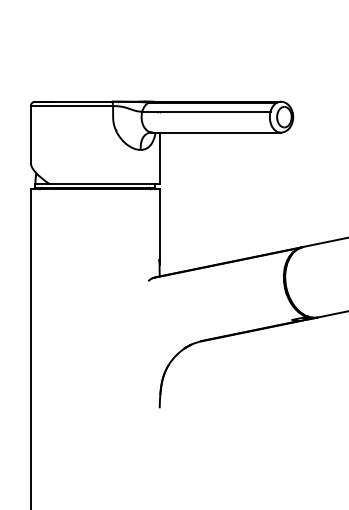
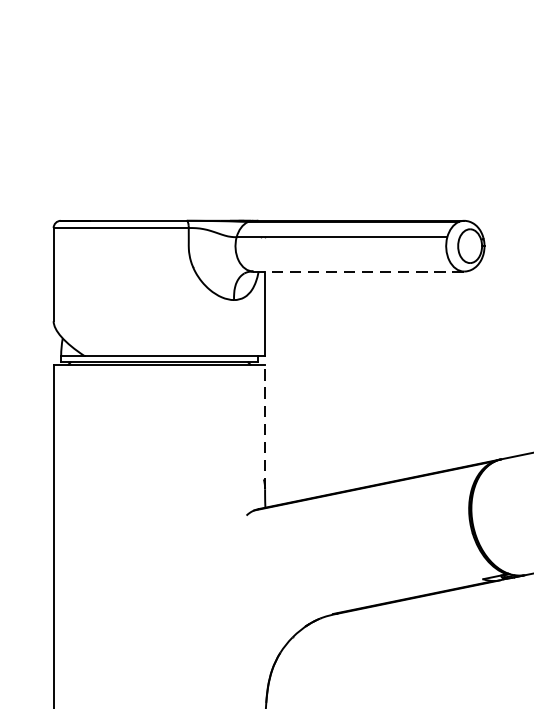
line: (217, 132) -> (360, 271), solid -> dashed
line: (159, 227) -> (264, 427), solid -> dashed

